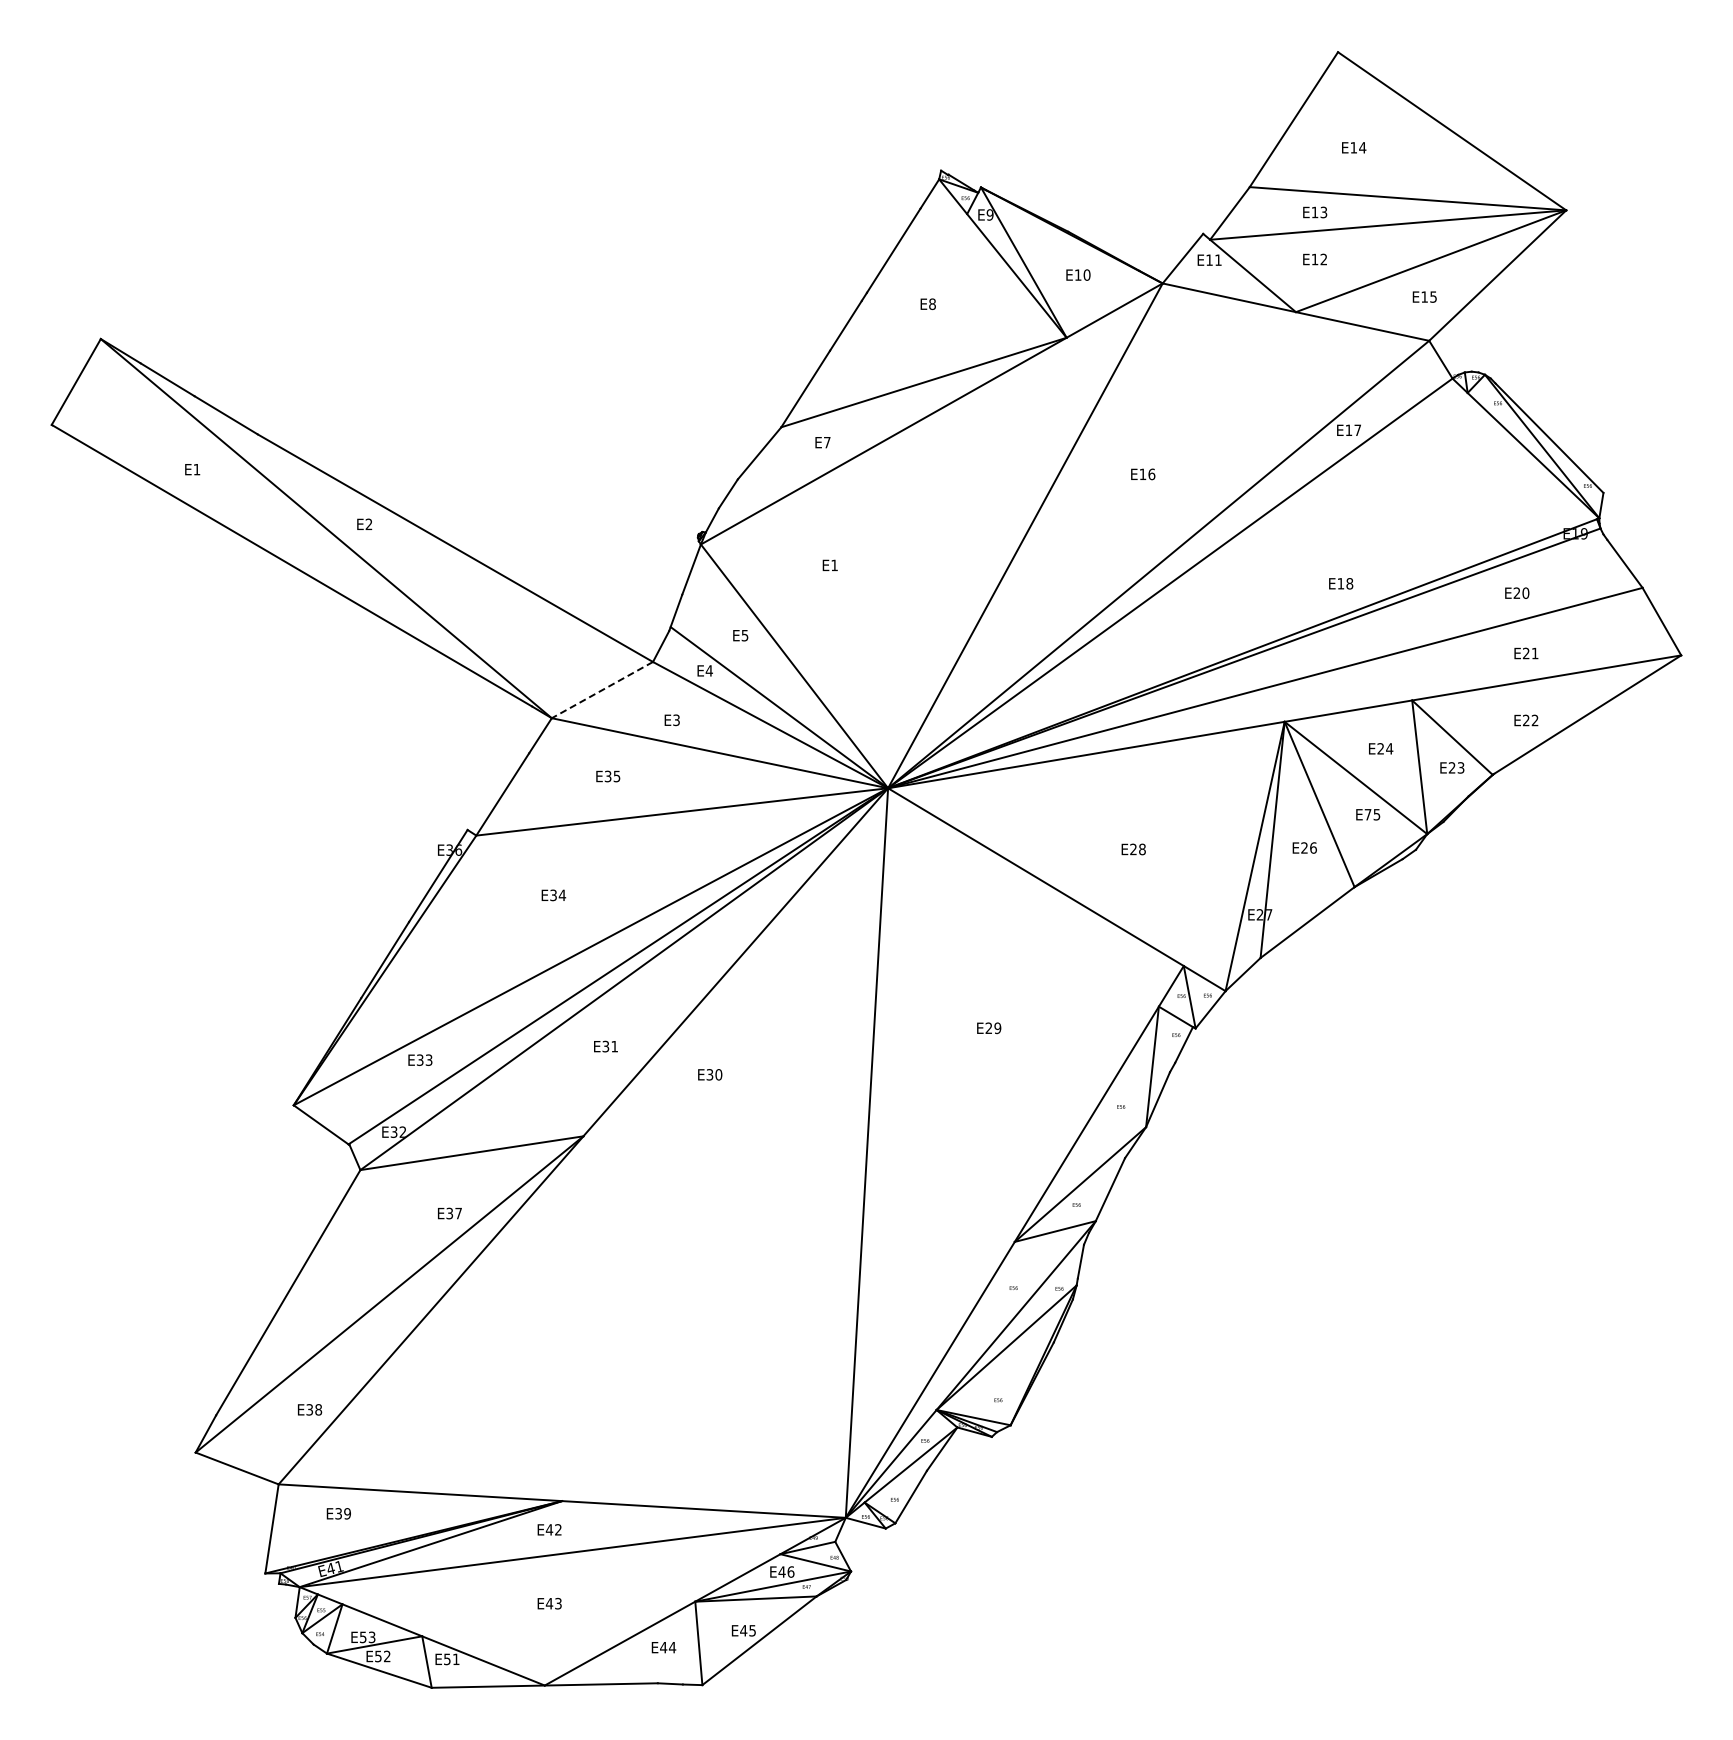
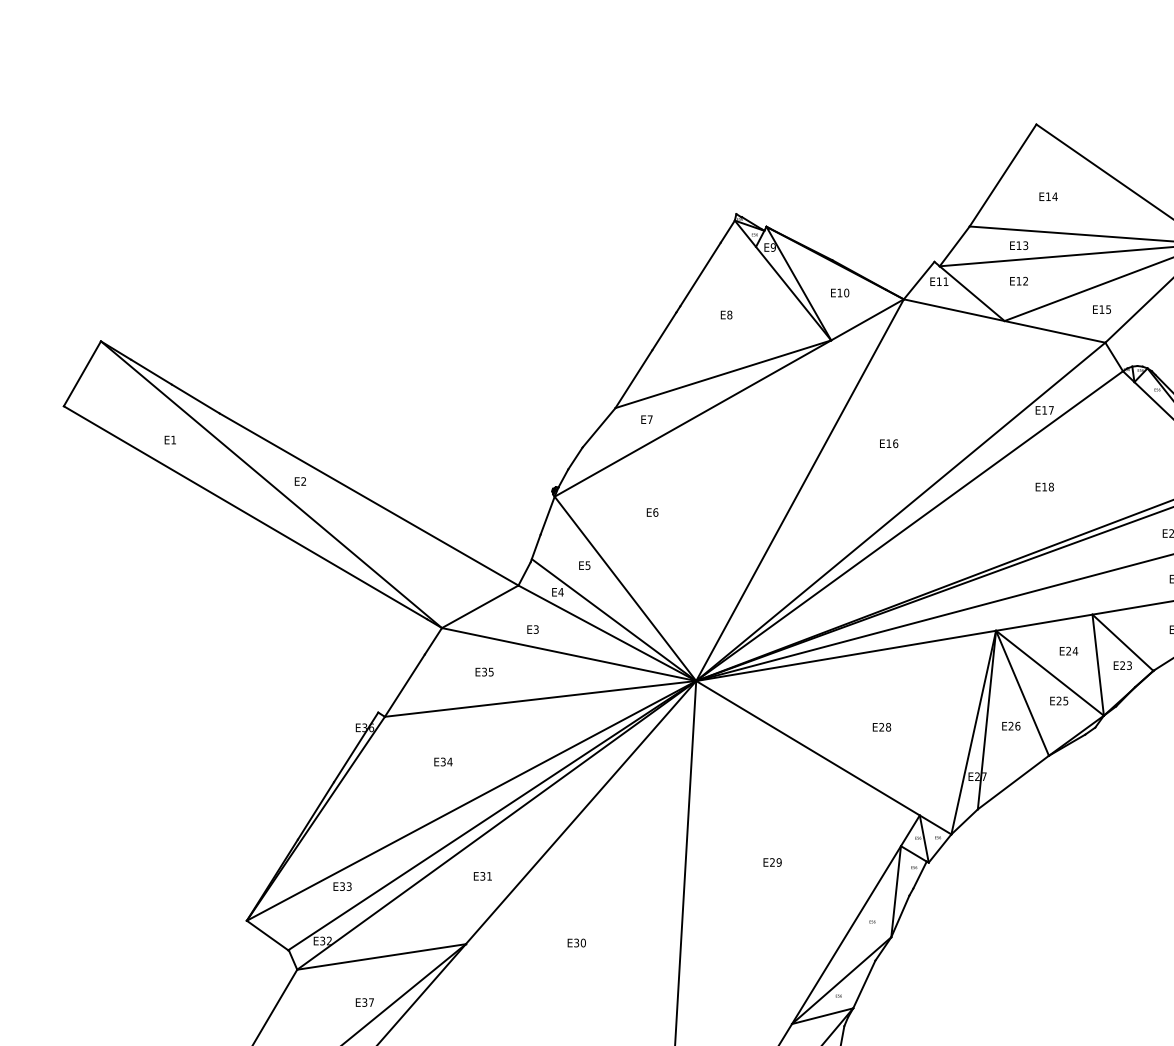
text: (834, 565) -> (655, 512), E1 -> E6
text: (1341, 583) -> (1045, 486), moved
line: (602, 690) -> (480, 607), dashed -> solid
text: (1367, 814) -> (1058, 700), E75 -> E25
text: (710, 1074) -> (577, 942), moved

